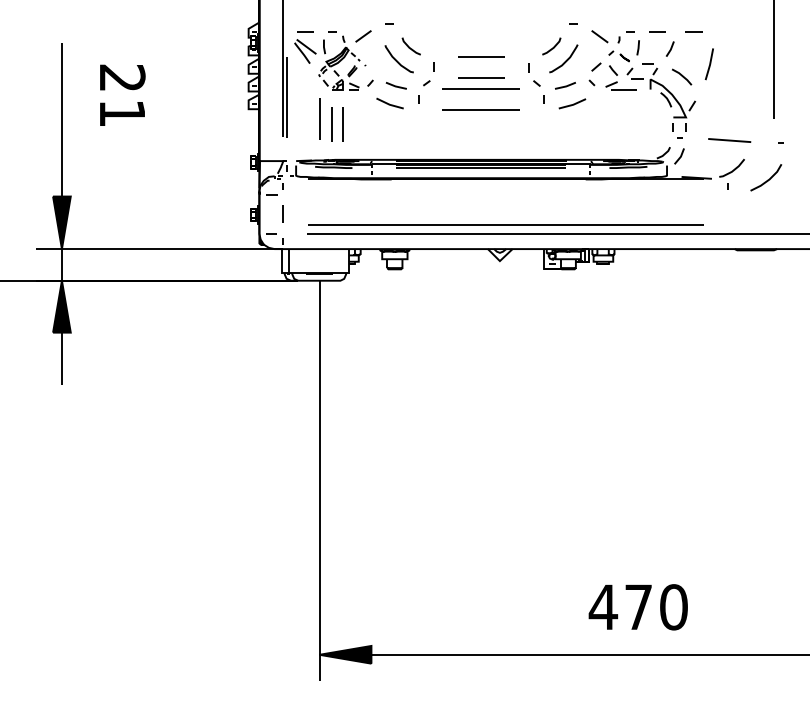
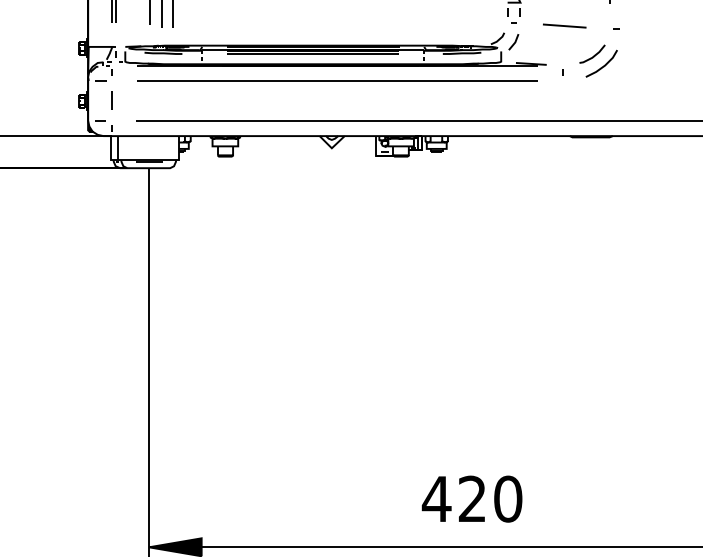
part: (731, 167) -> (591, 53), moved
line: (505, 224) -> (337, 80), moved
text: (638, 606) -> (472, 498), 470 -> 420

